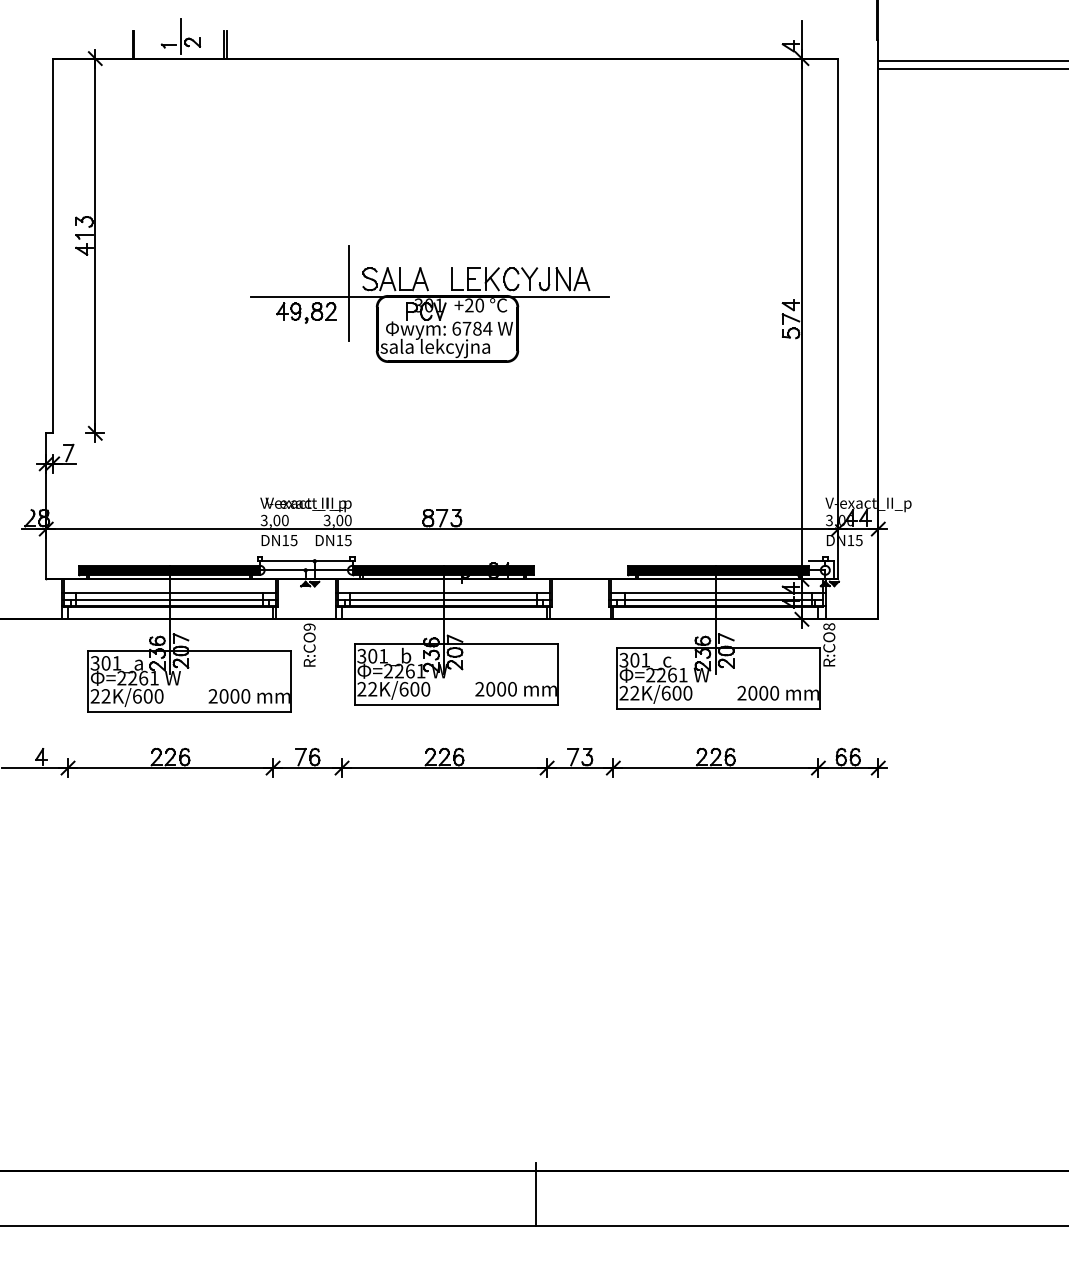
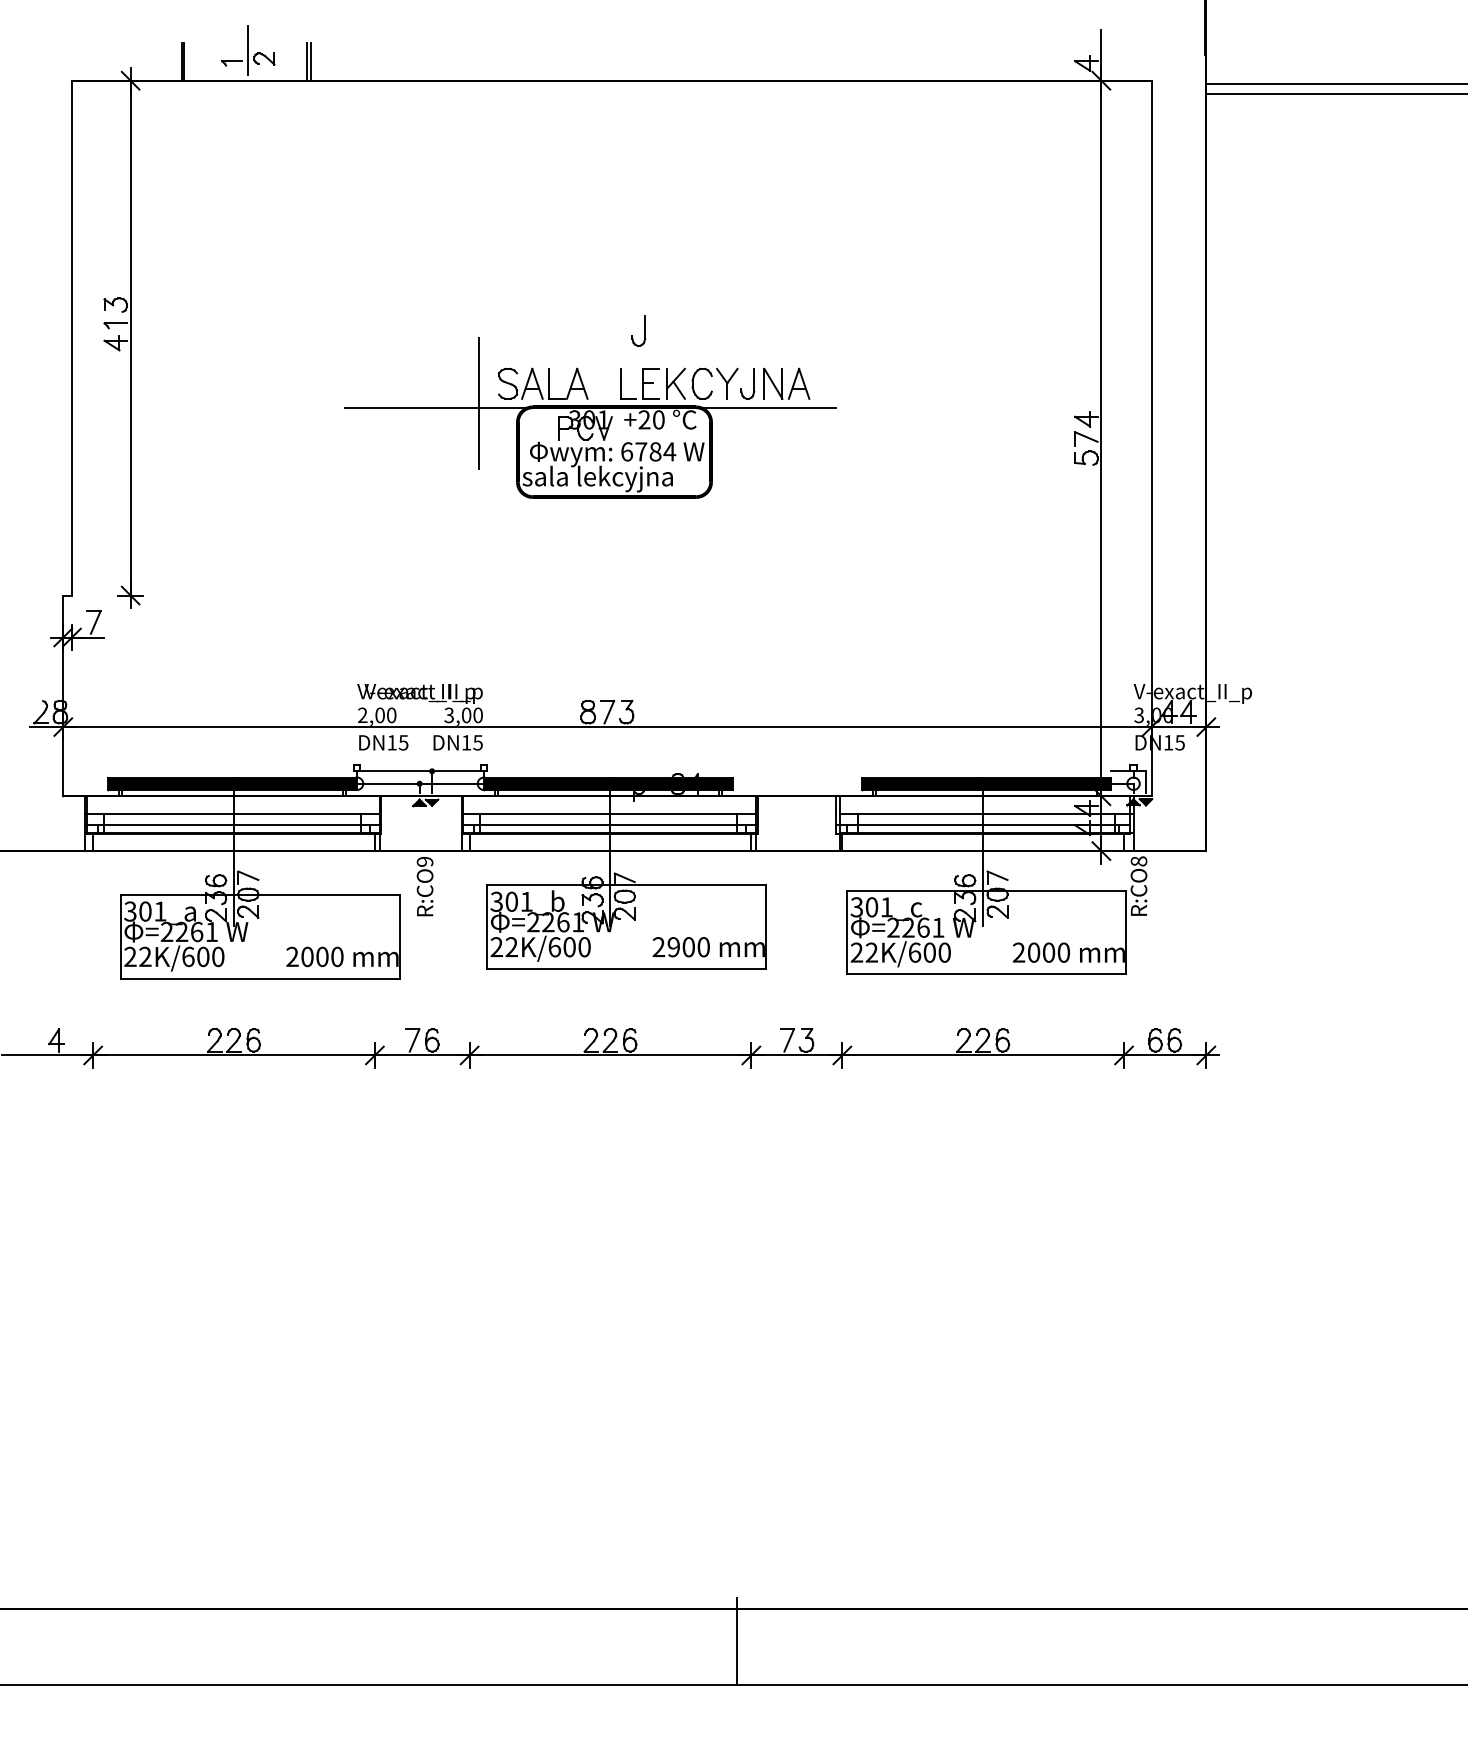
part: (464, 240) -> (638, 330), added
part: (306, 313) -> (420, 430), removed
text: (264, 520) -> (362, 715), 3,00 -> 2,00
text: (490, 689) -> (673, 947), 2000 -> 2900

